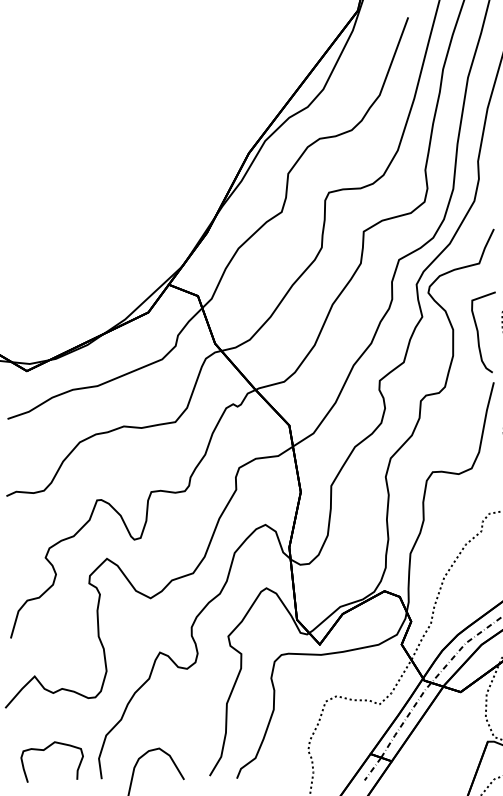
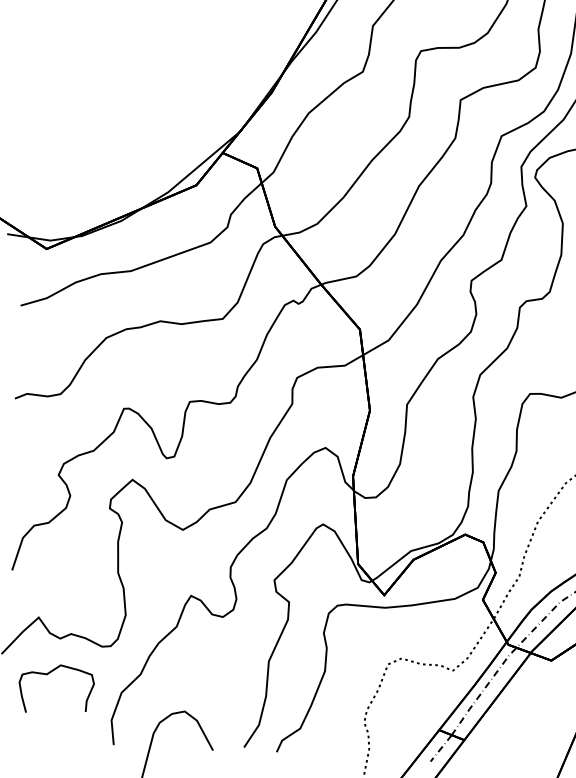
curve: (46, 749) -> (50, 673), moved

